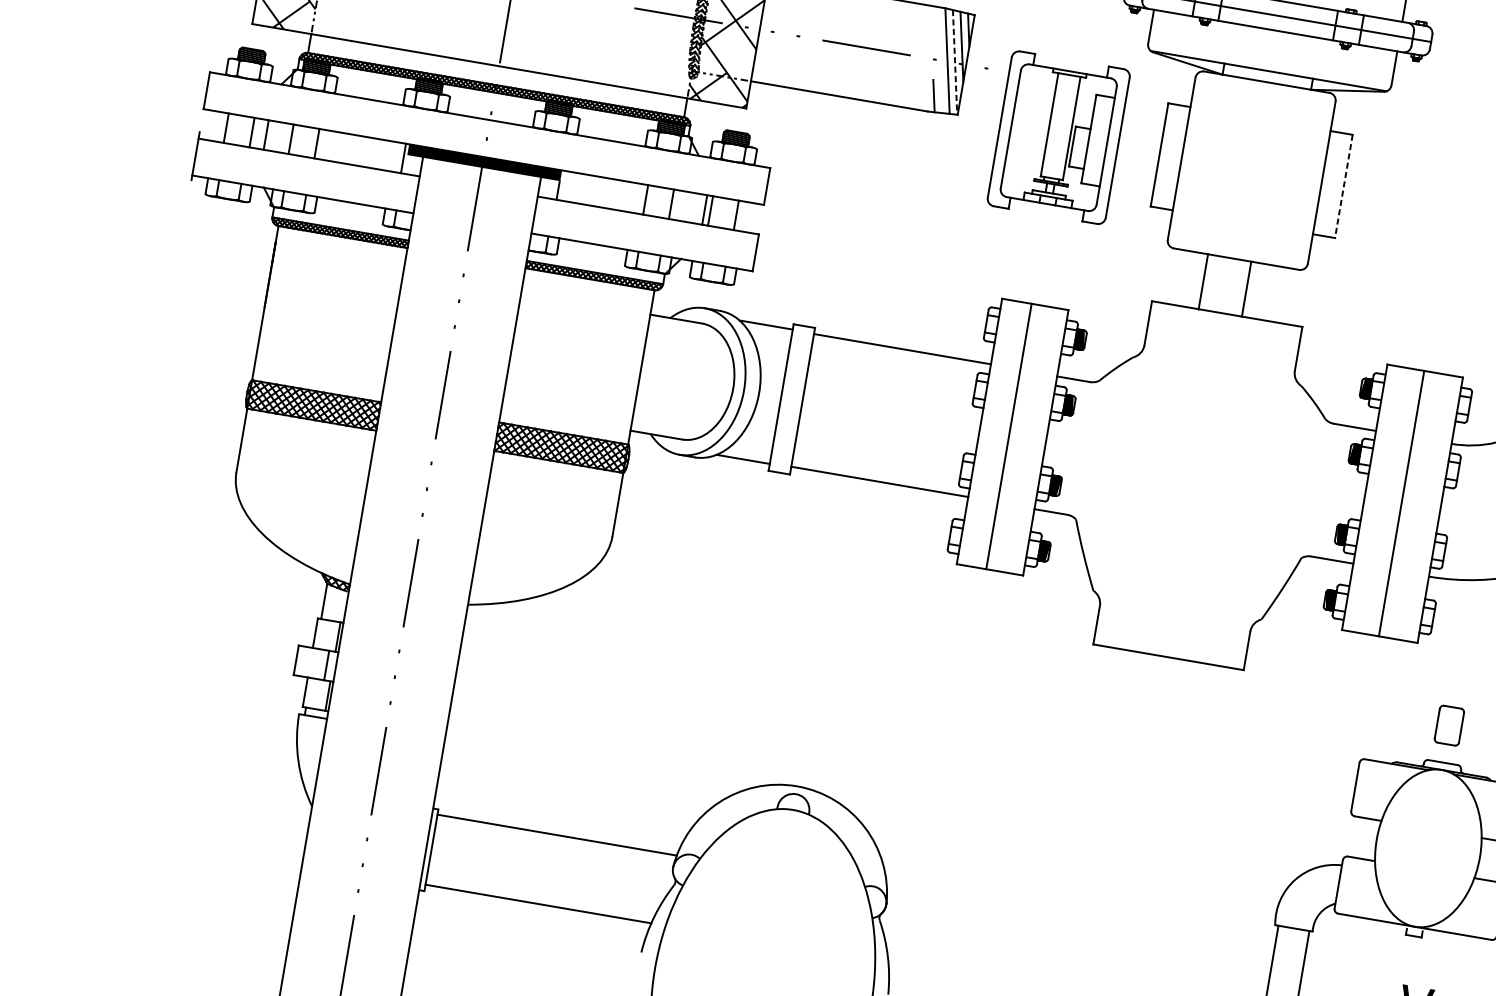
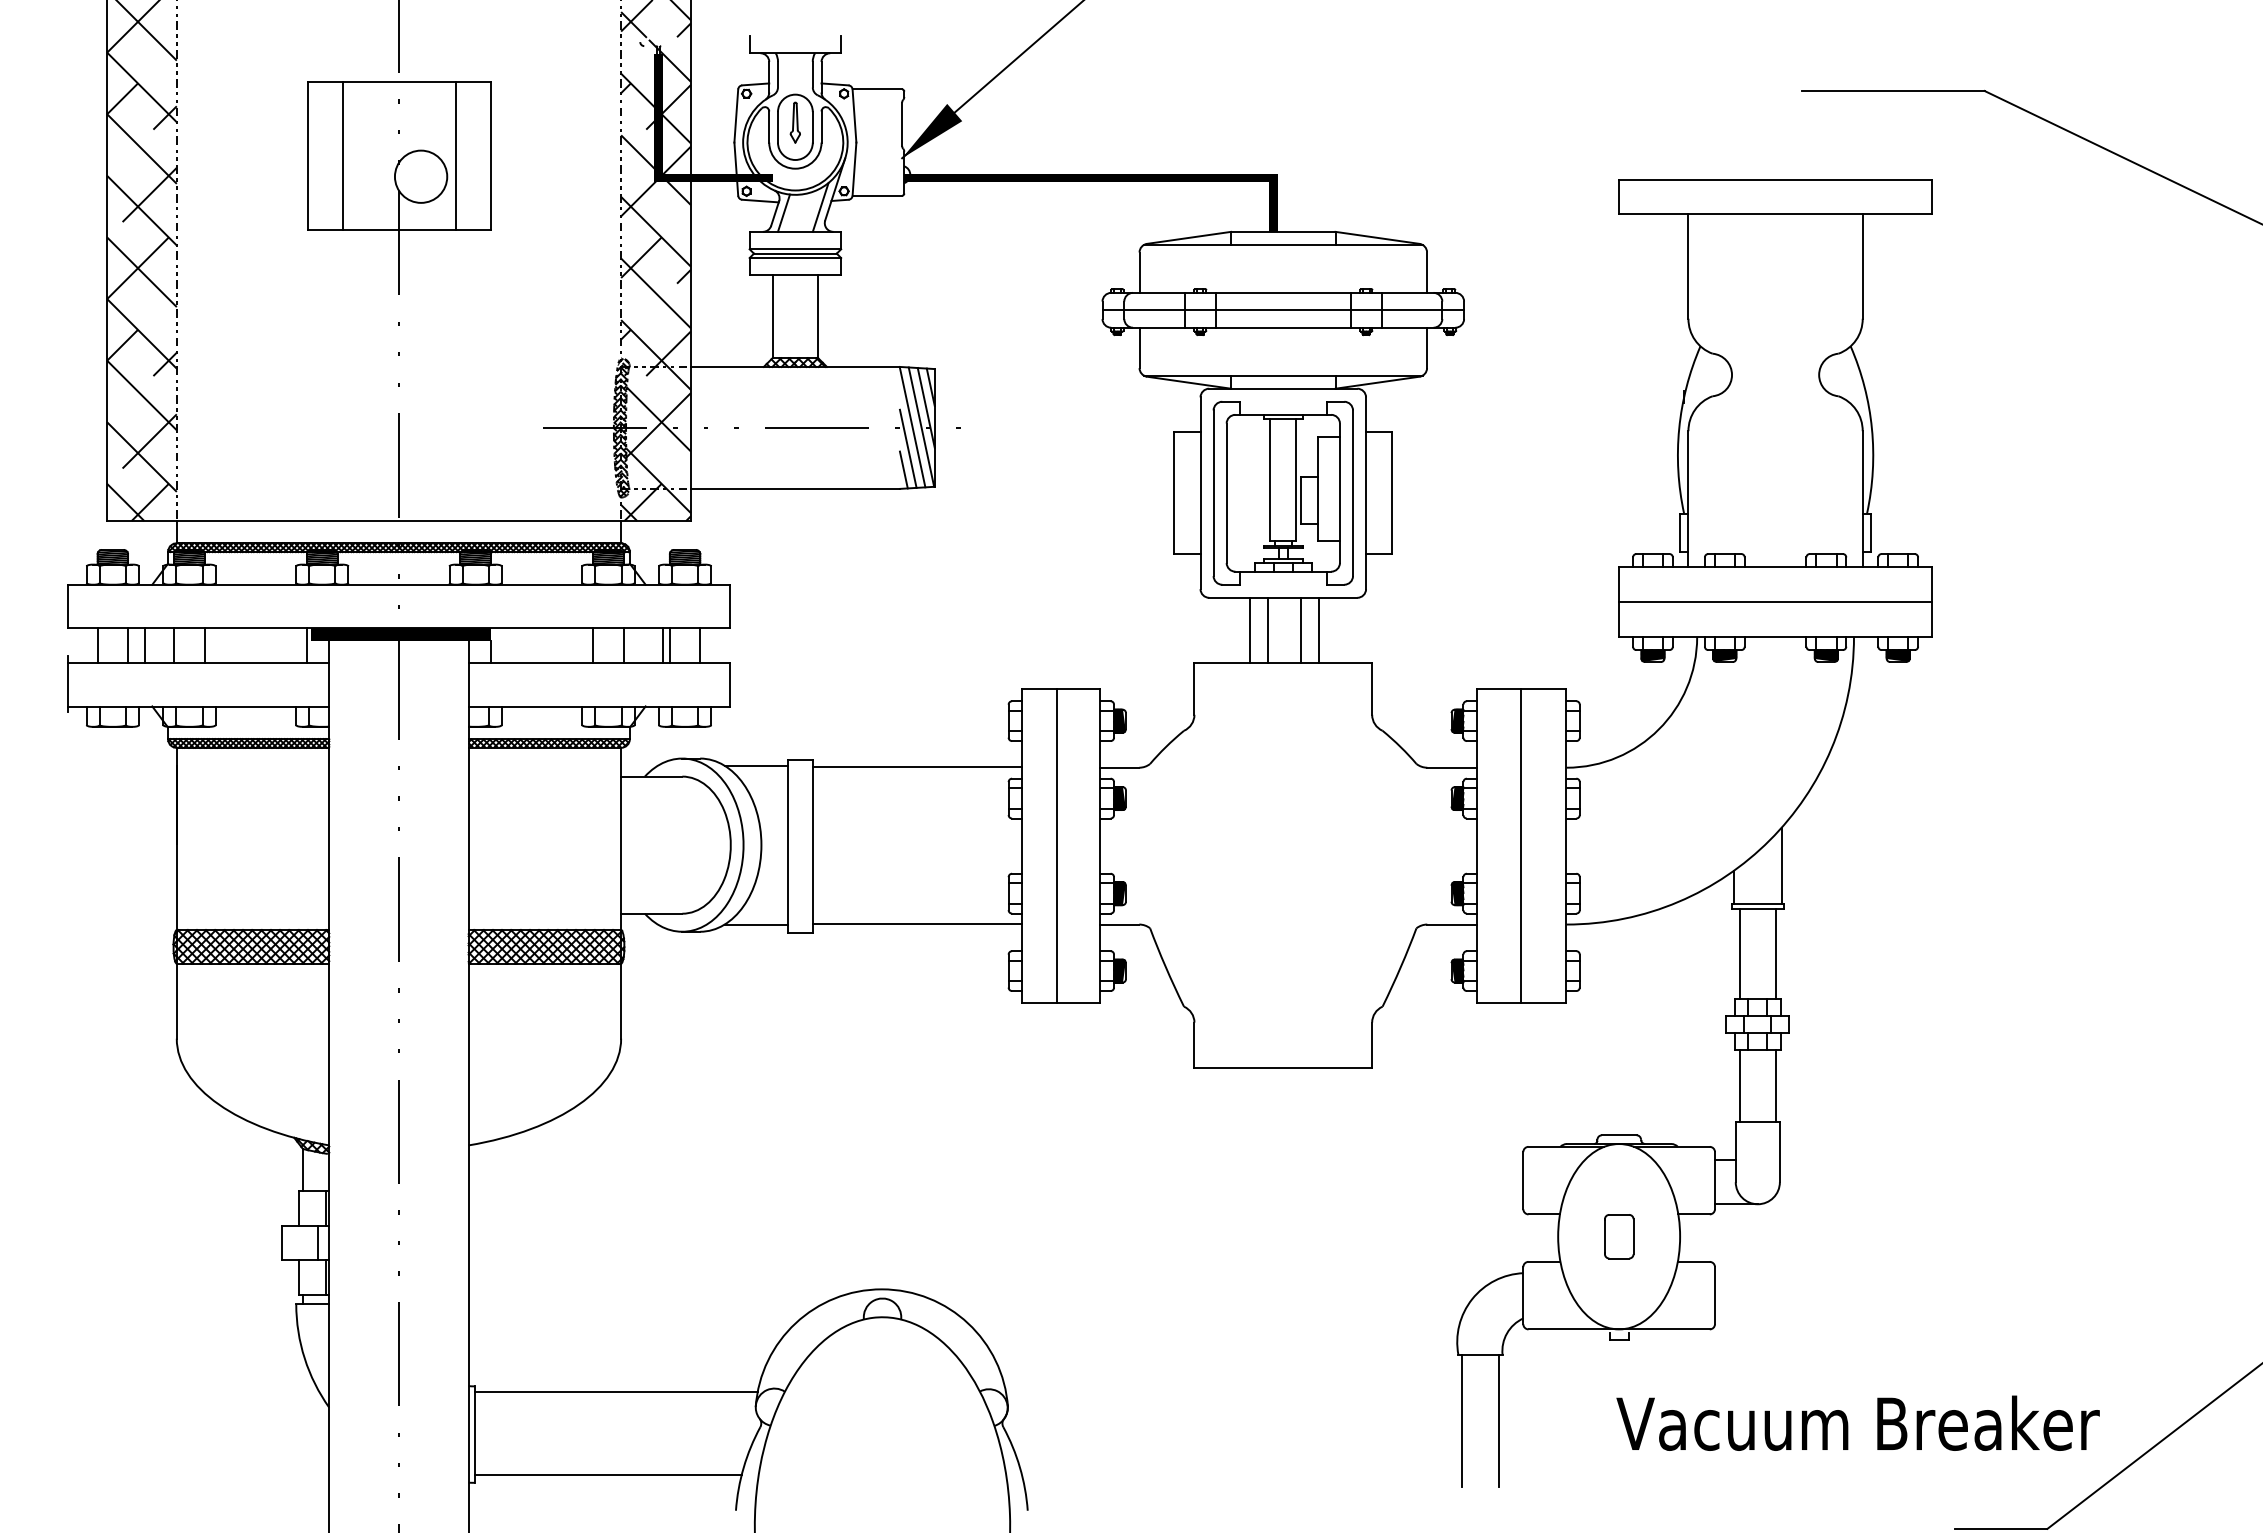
line: (955, 62) -> (921, 427), dashed -> solid
line: (940, 78) -> (907, 448), added
part: (1058, 136) -> (1282, 492), moved
line: (1344, 186) -> (1392, 493), dashed -> solid
line: (1219, 284) -> (1268, 630), added
line: (1261, 291) -> (1318, 630), added
part: (1449, 725) -> (1619, 1236), moved

